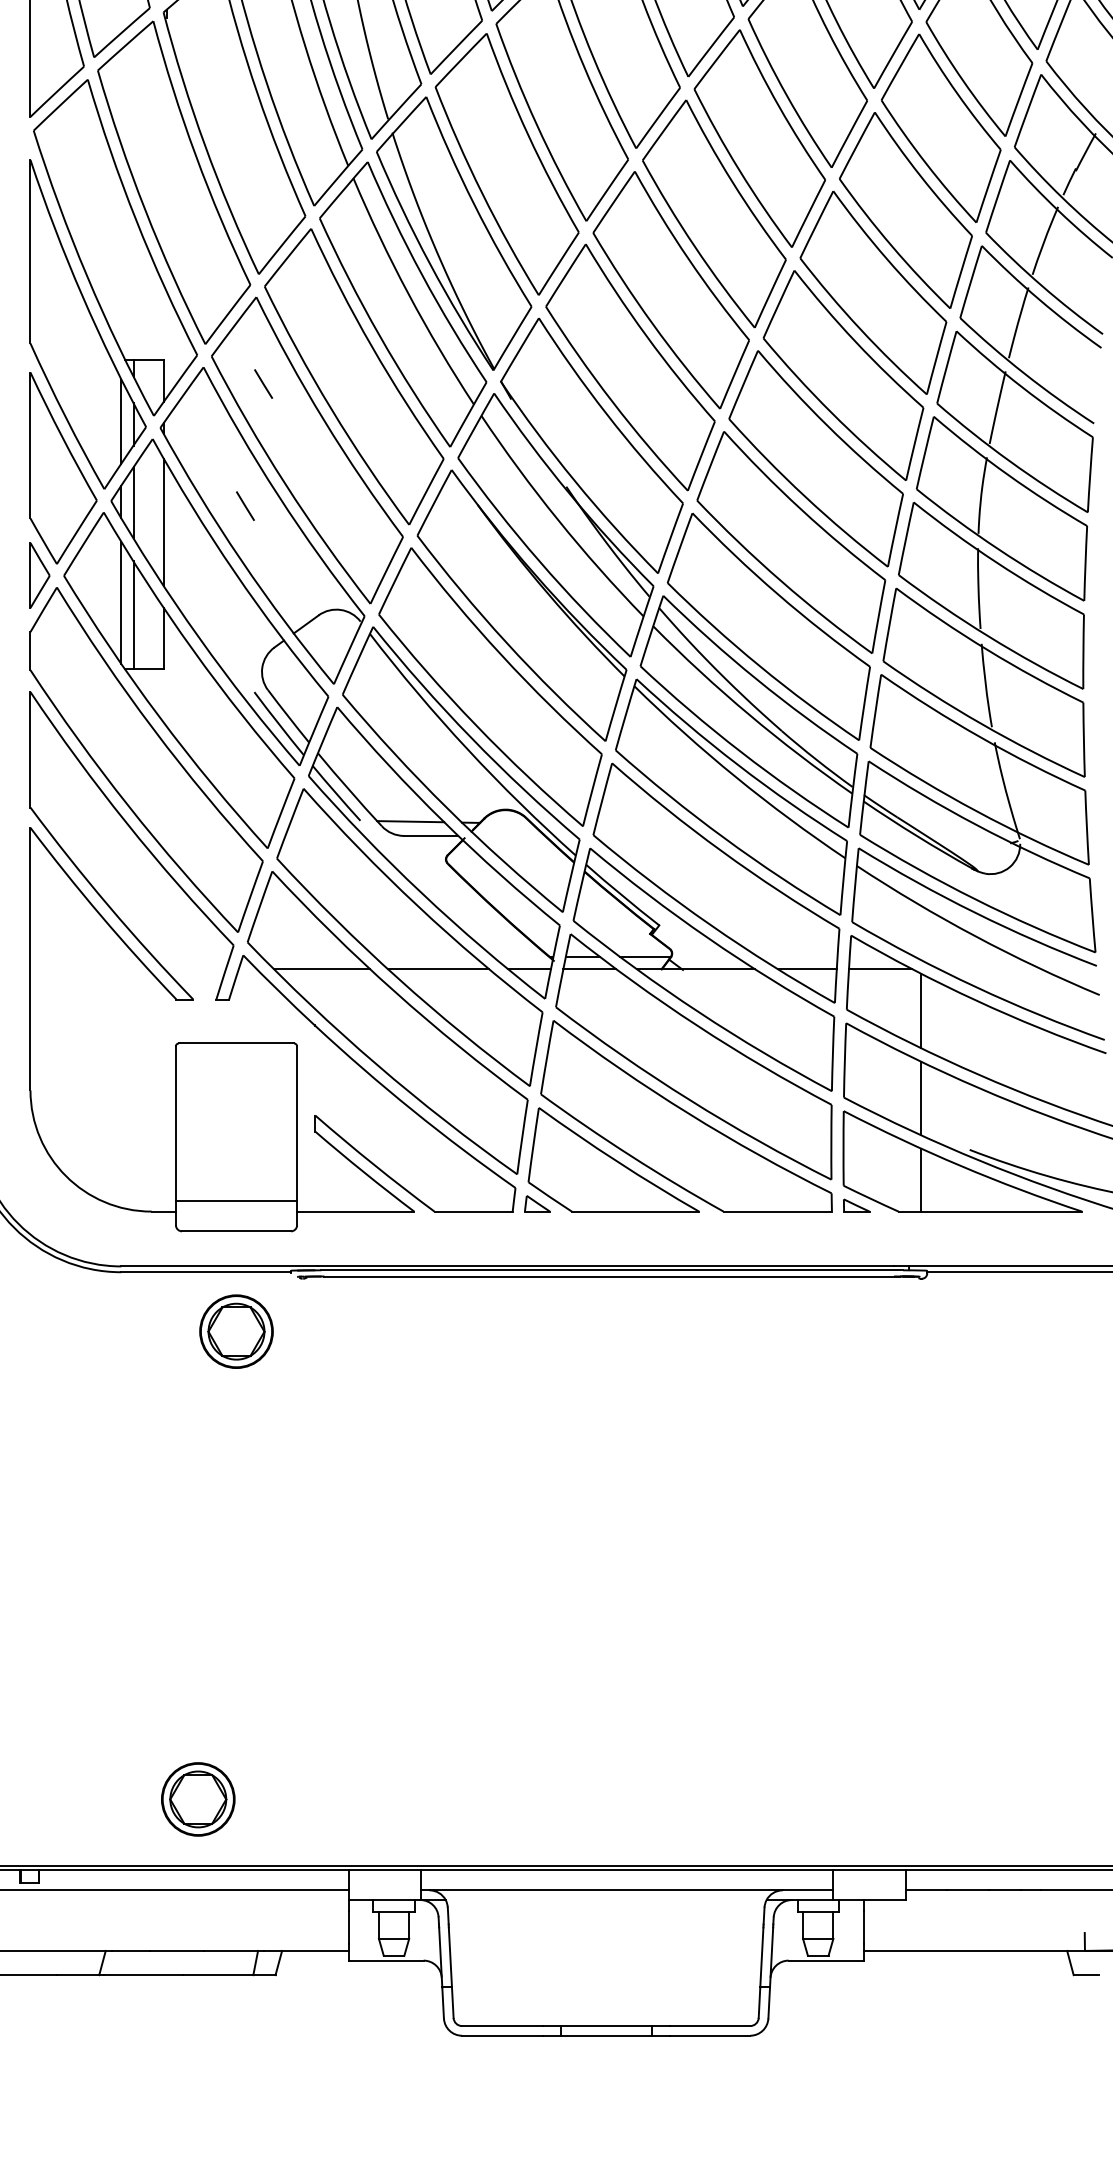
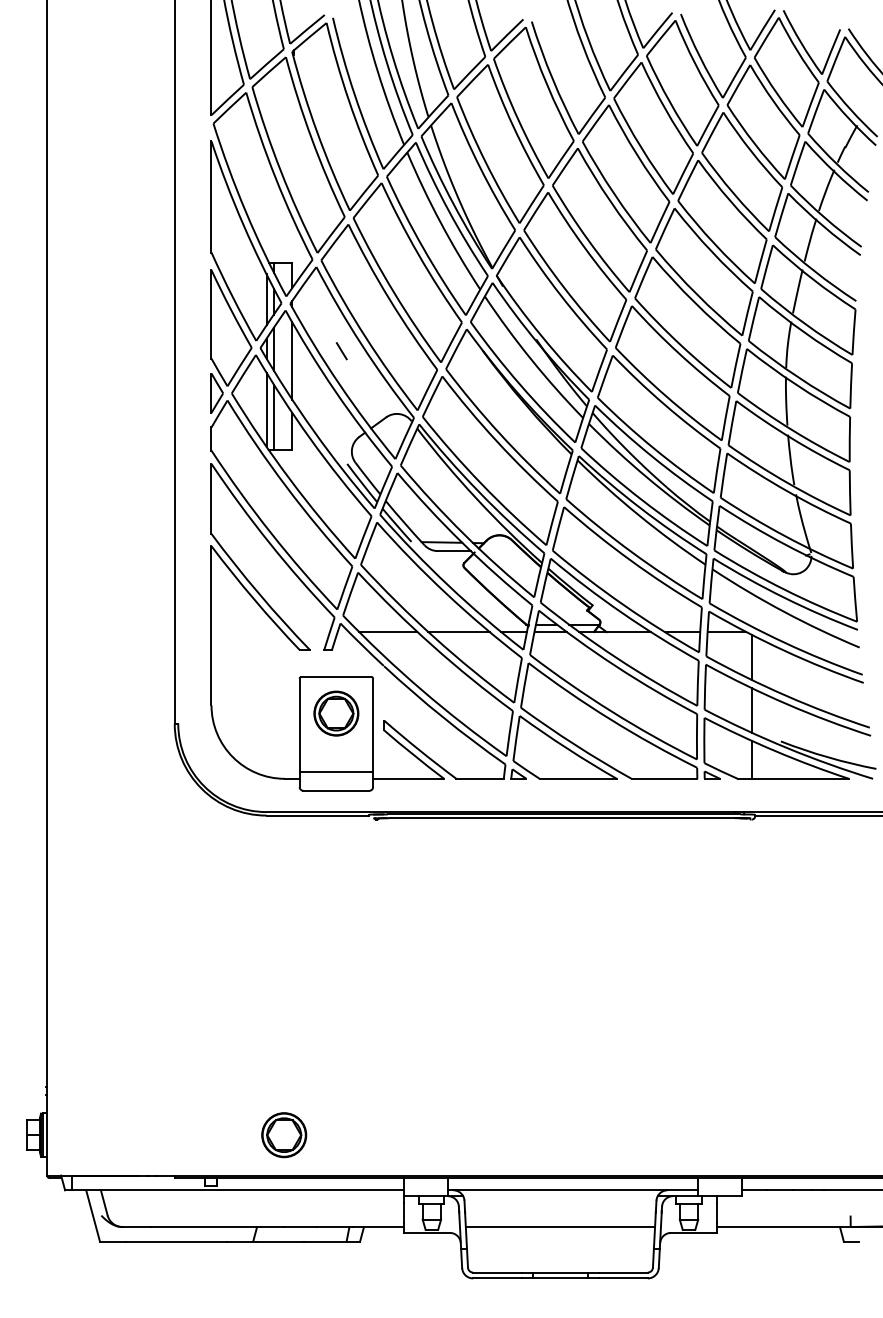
line: (263, 384) -> (352, 277), removed
part: (236, 1331) -> (336, 713), moved
part: (198, 1799) -> (284, 1135), moved
line: (606, 1951) -> (560, 1227), added

